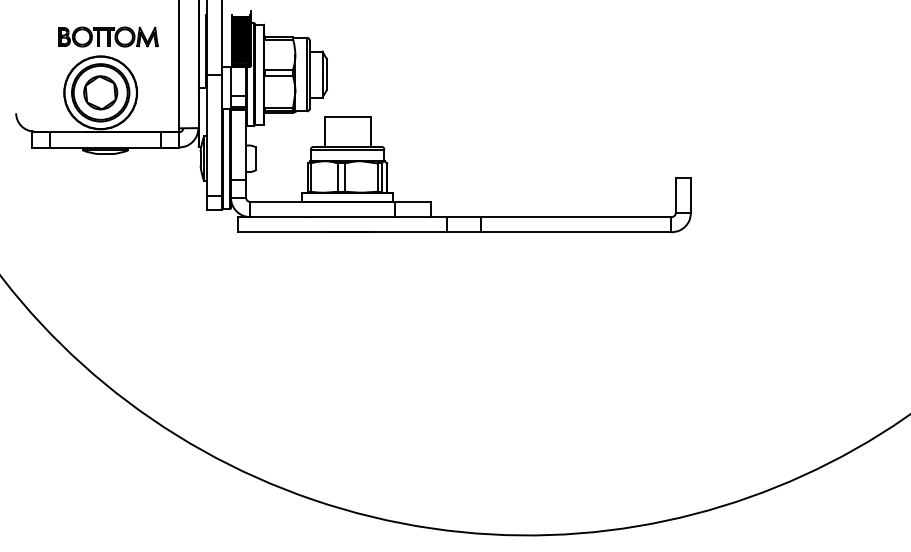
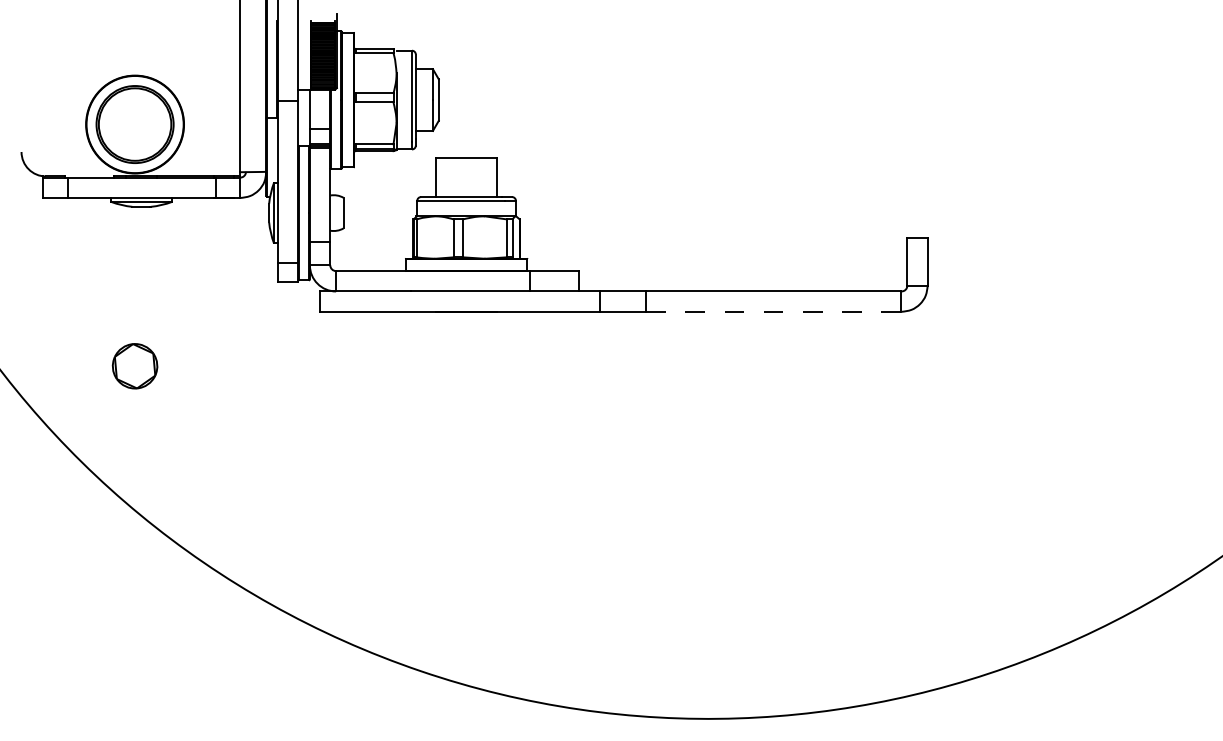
part: (108, 36) -> (145, 48), removed
part: (100, 92) -> (134, 365), moved
line: (576, 232) -> (773, 312), solid -> dashed

